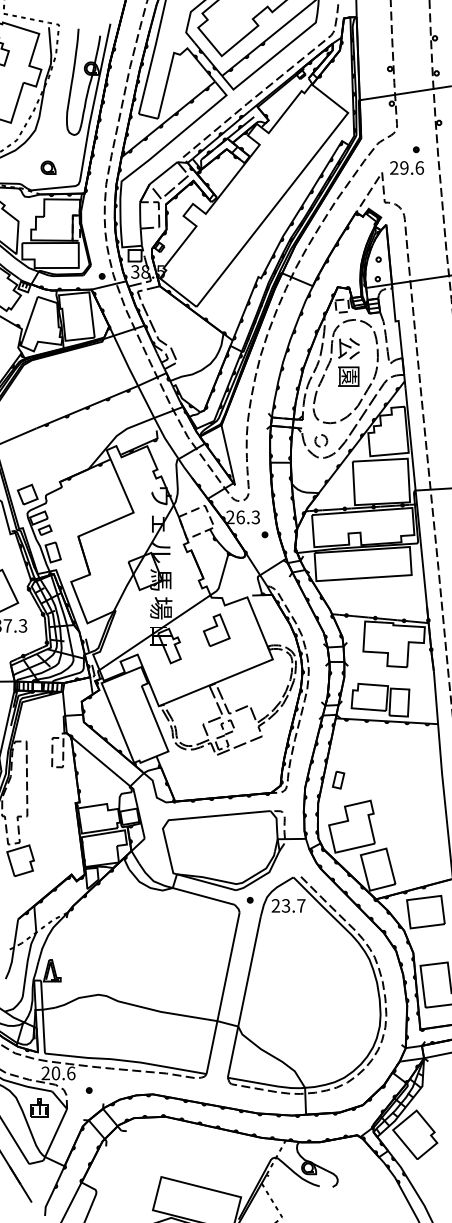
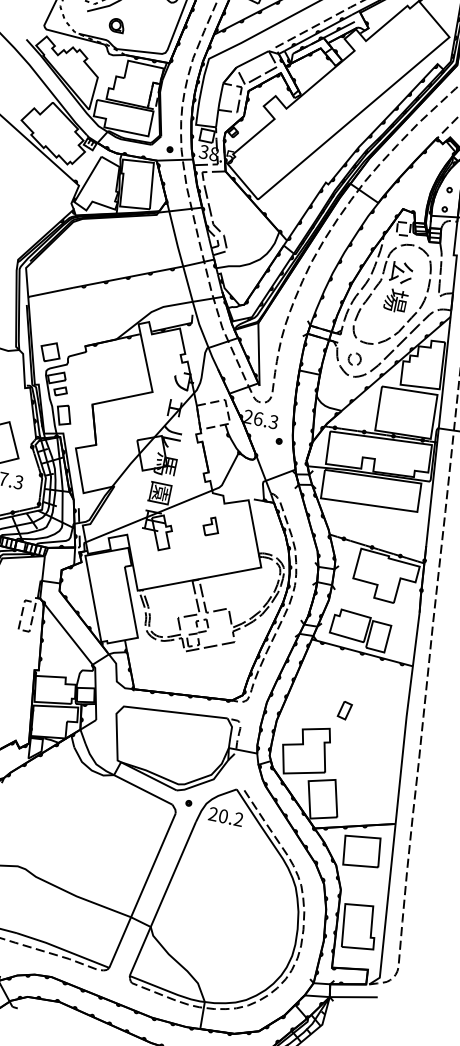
part: (48, 167) -> (116, 25), moved
text: (349, 376) -> (396, 300), 園 -> 場
text: (161, 608) -> (160, 493), 場 -> 園
part: (216, 629) -> (211, 525), size x0.6
part: (338, 779) -> (344, 709), moved
text: (293, 905) -> (230, 817), 23.7 -> 20.2

